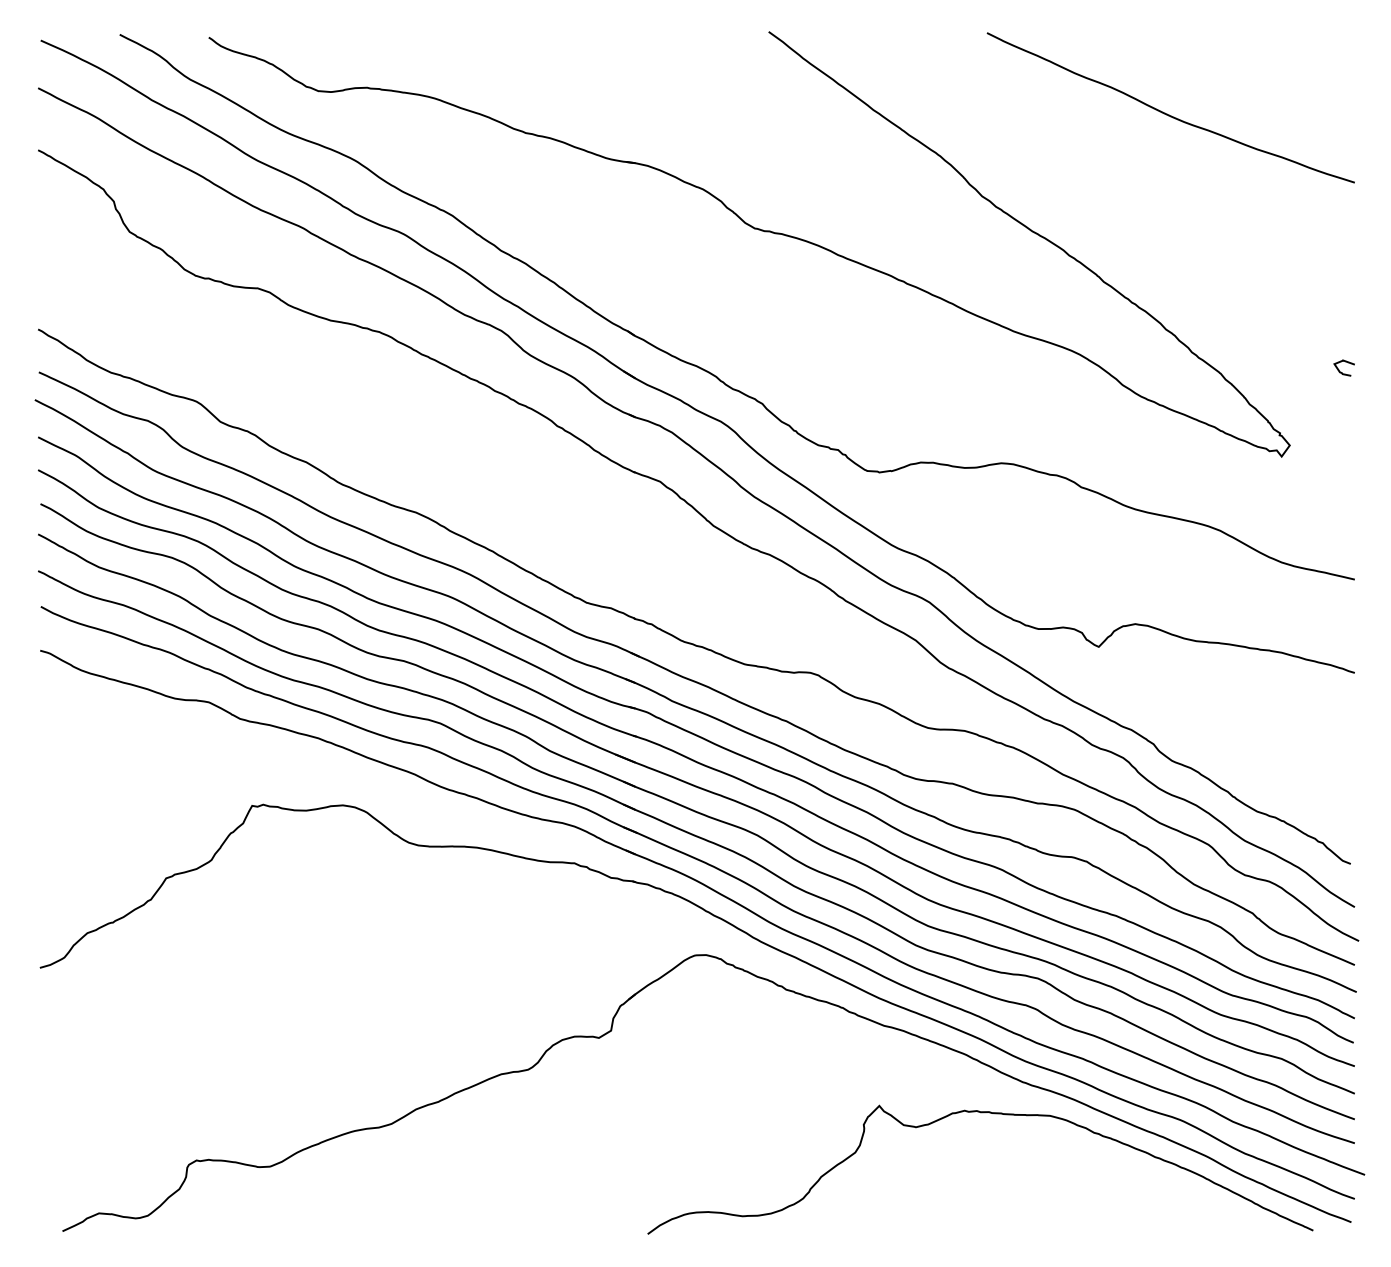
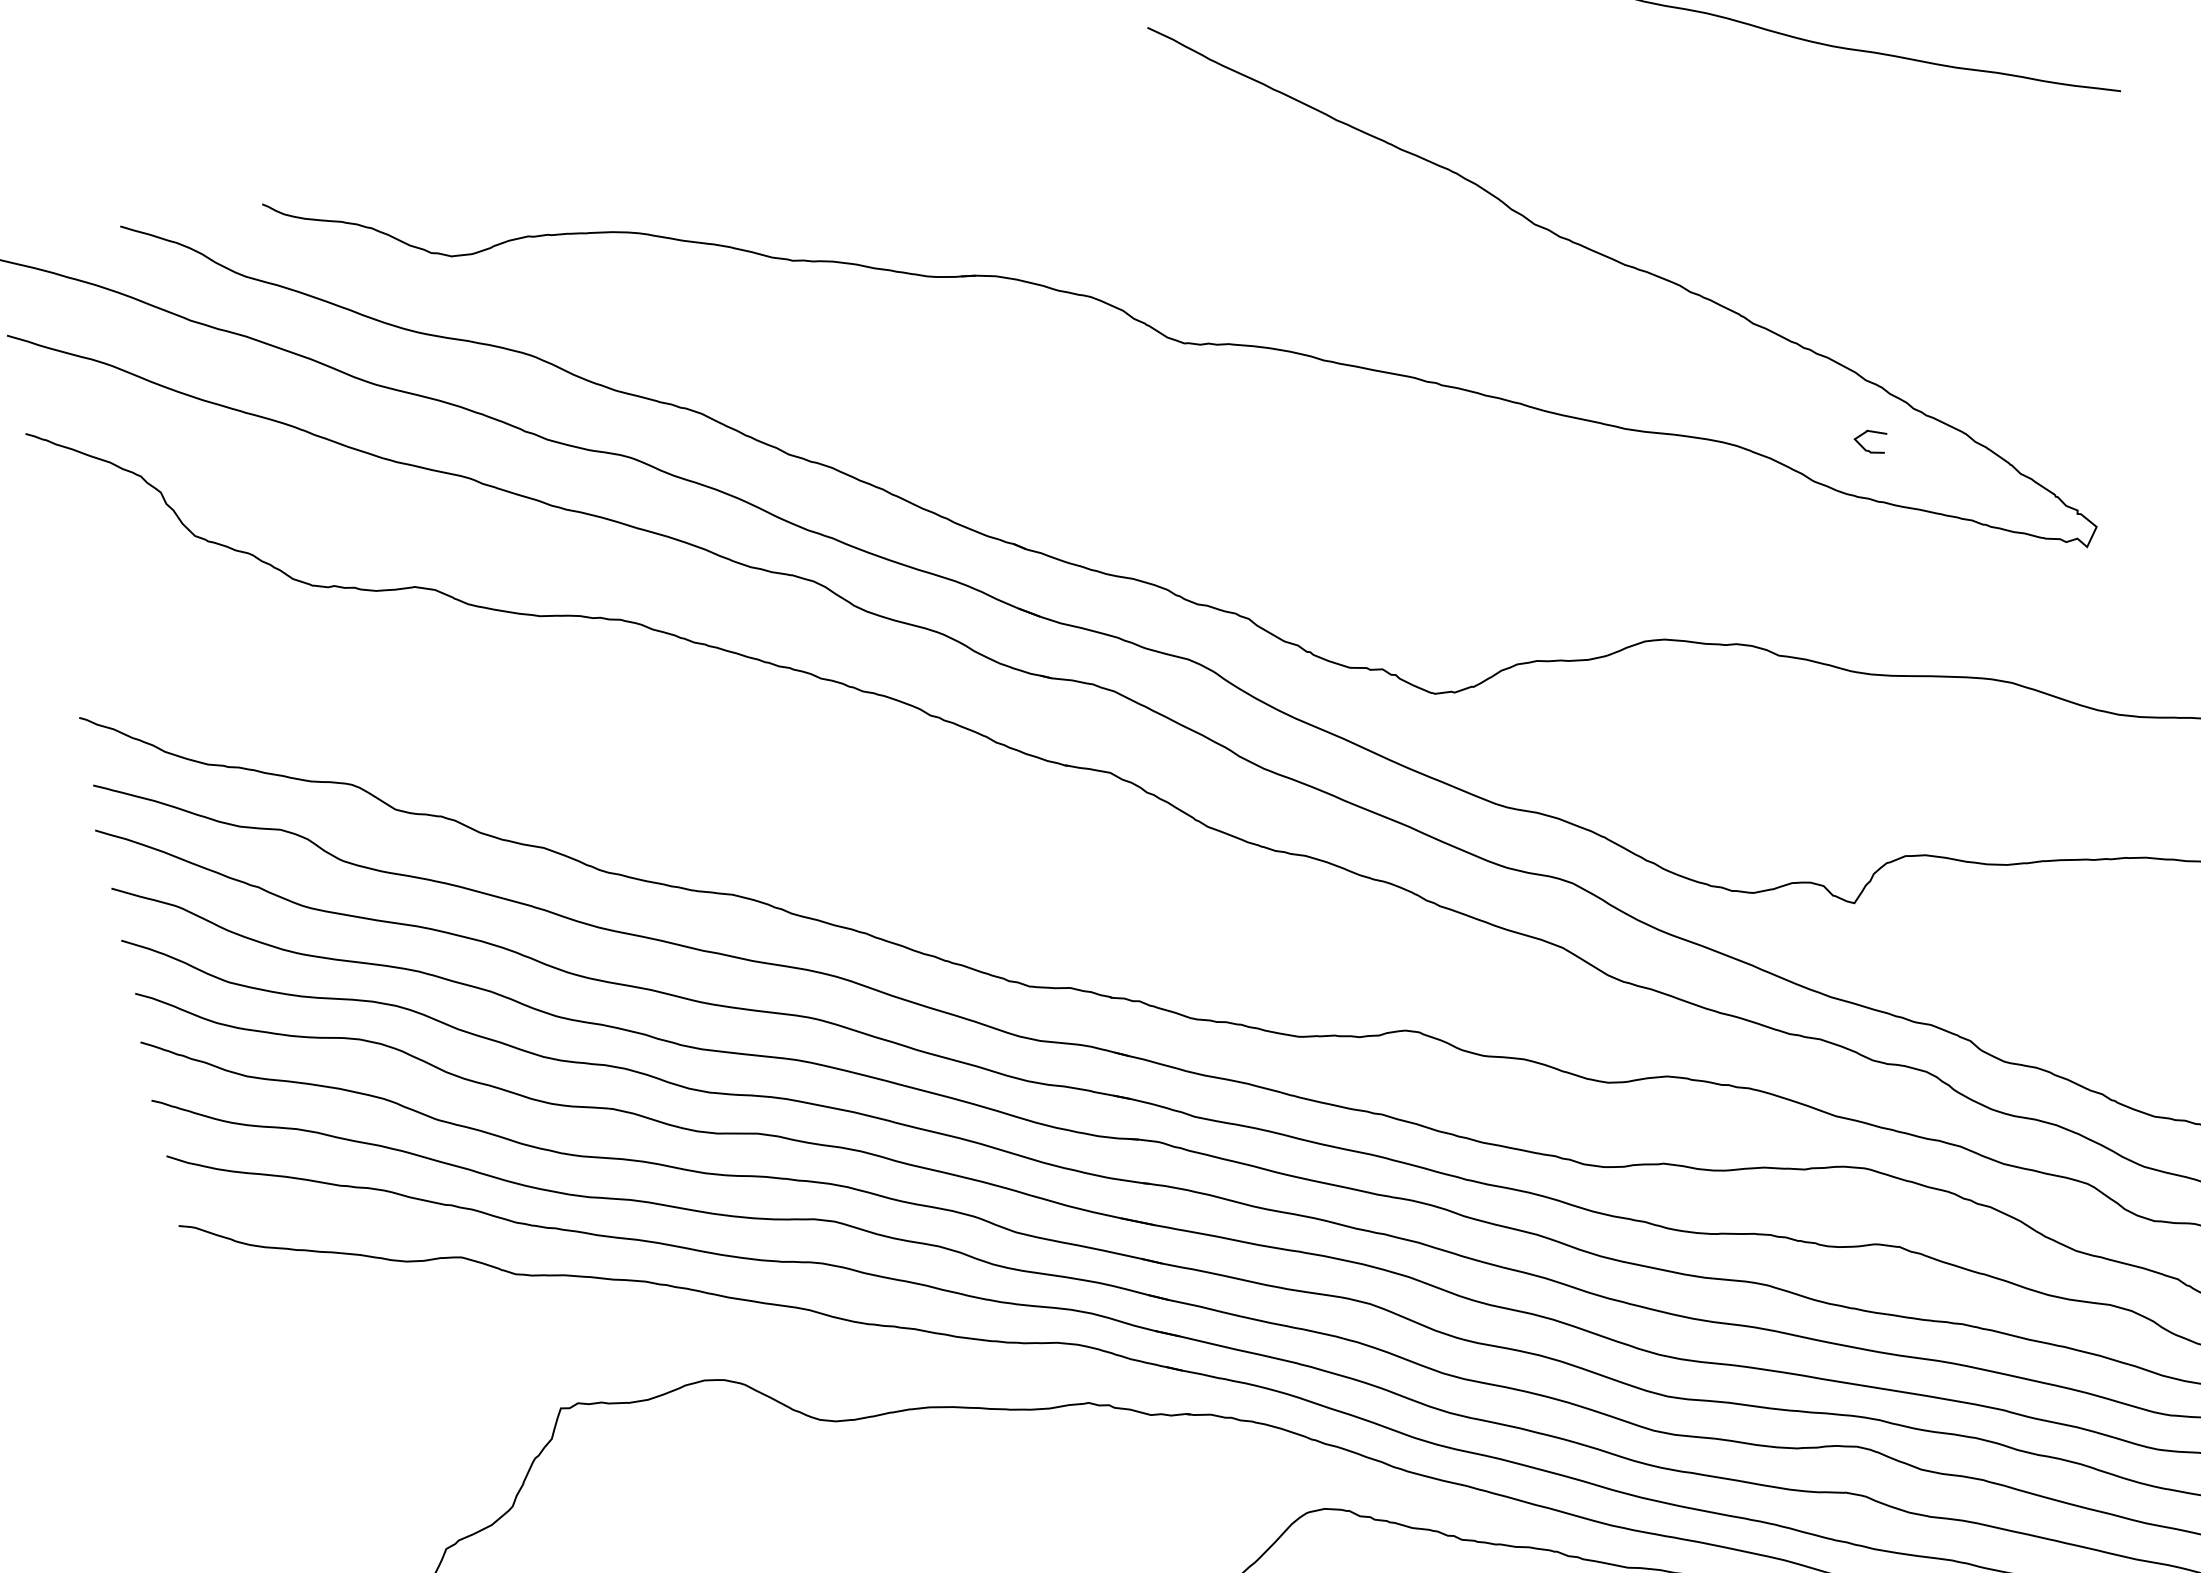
curve: (1339, 369) -> (1864, 446), moved

